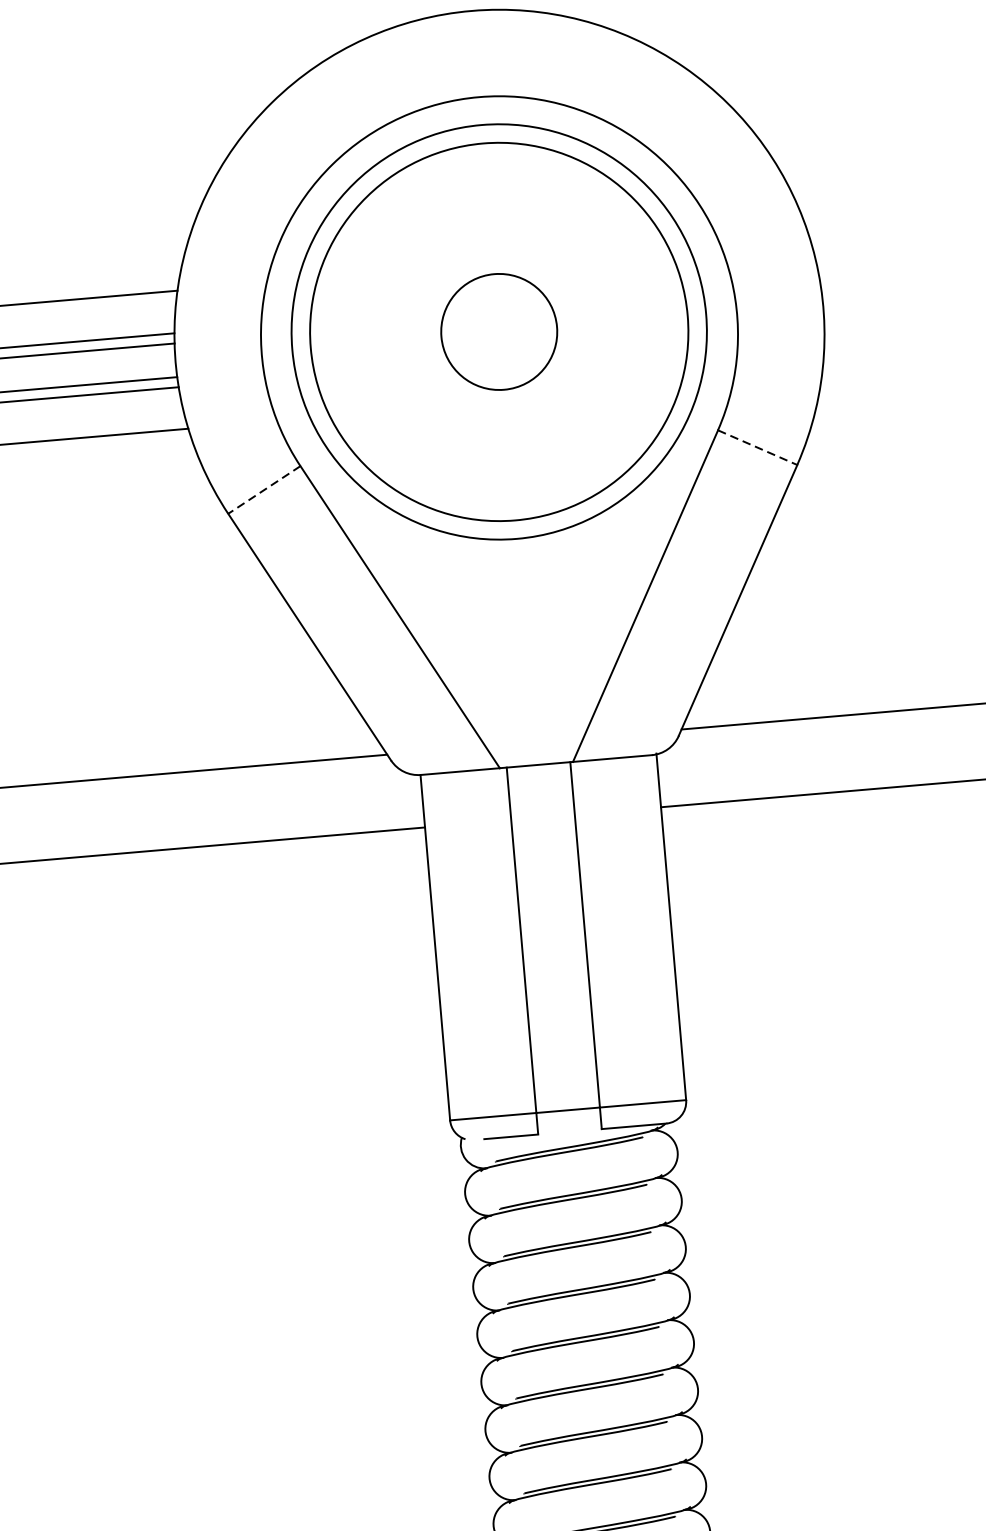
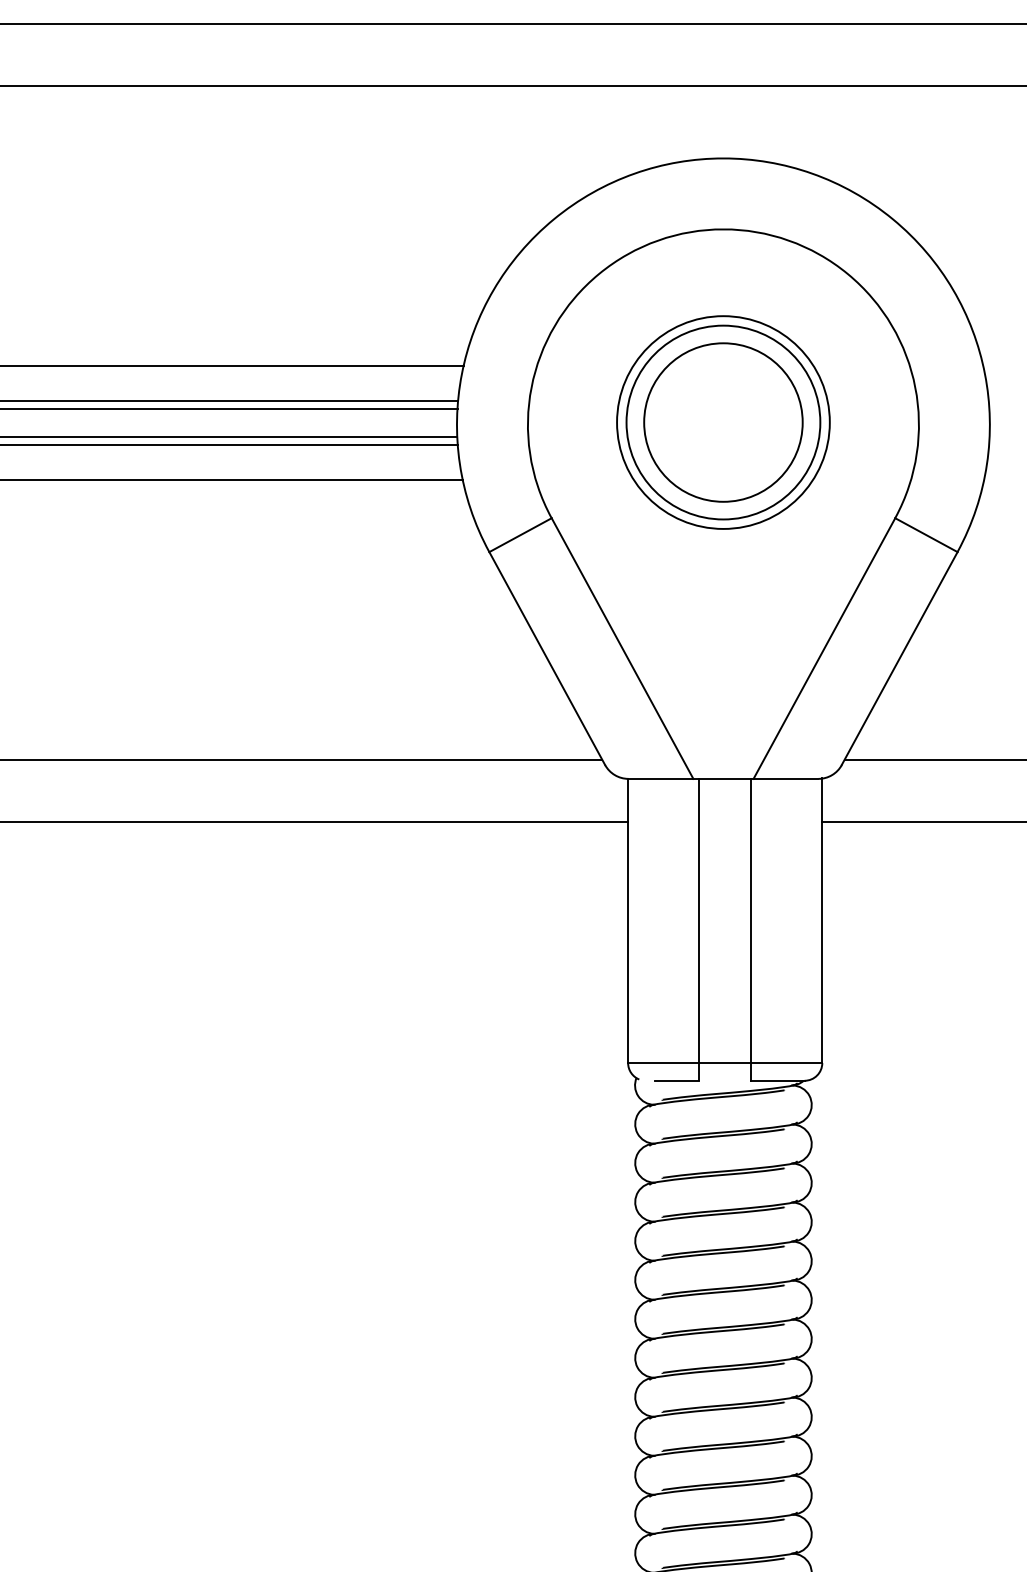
circle: (499, 331) -> (723, 422), size x0.62
circle: (499, 331) -> (723, 422), size x0.62
circle: (499, 331) -> (723, 422), size x1.67
line: (757, 448) -> (926, 535), dashed -> solid
line: (264, 490) -> (520, 535), dashed -> solid

